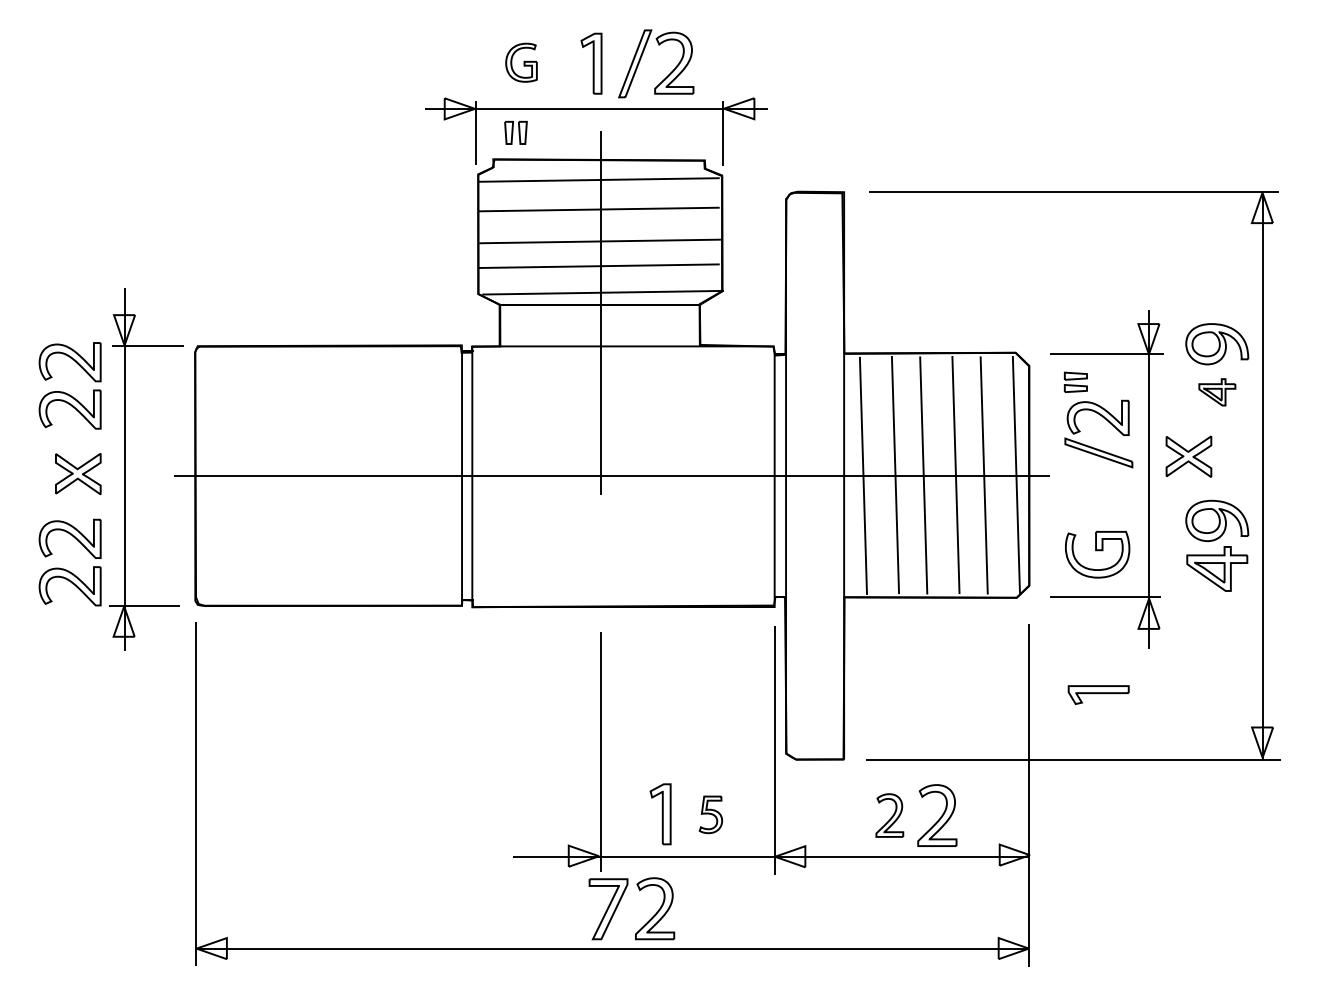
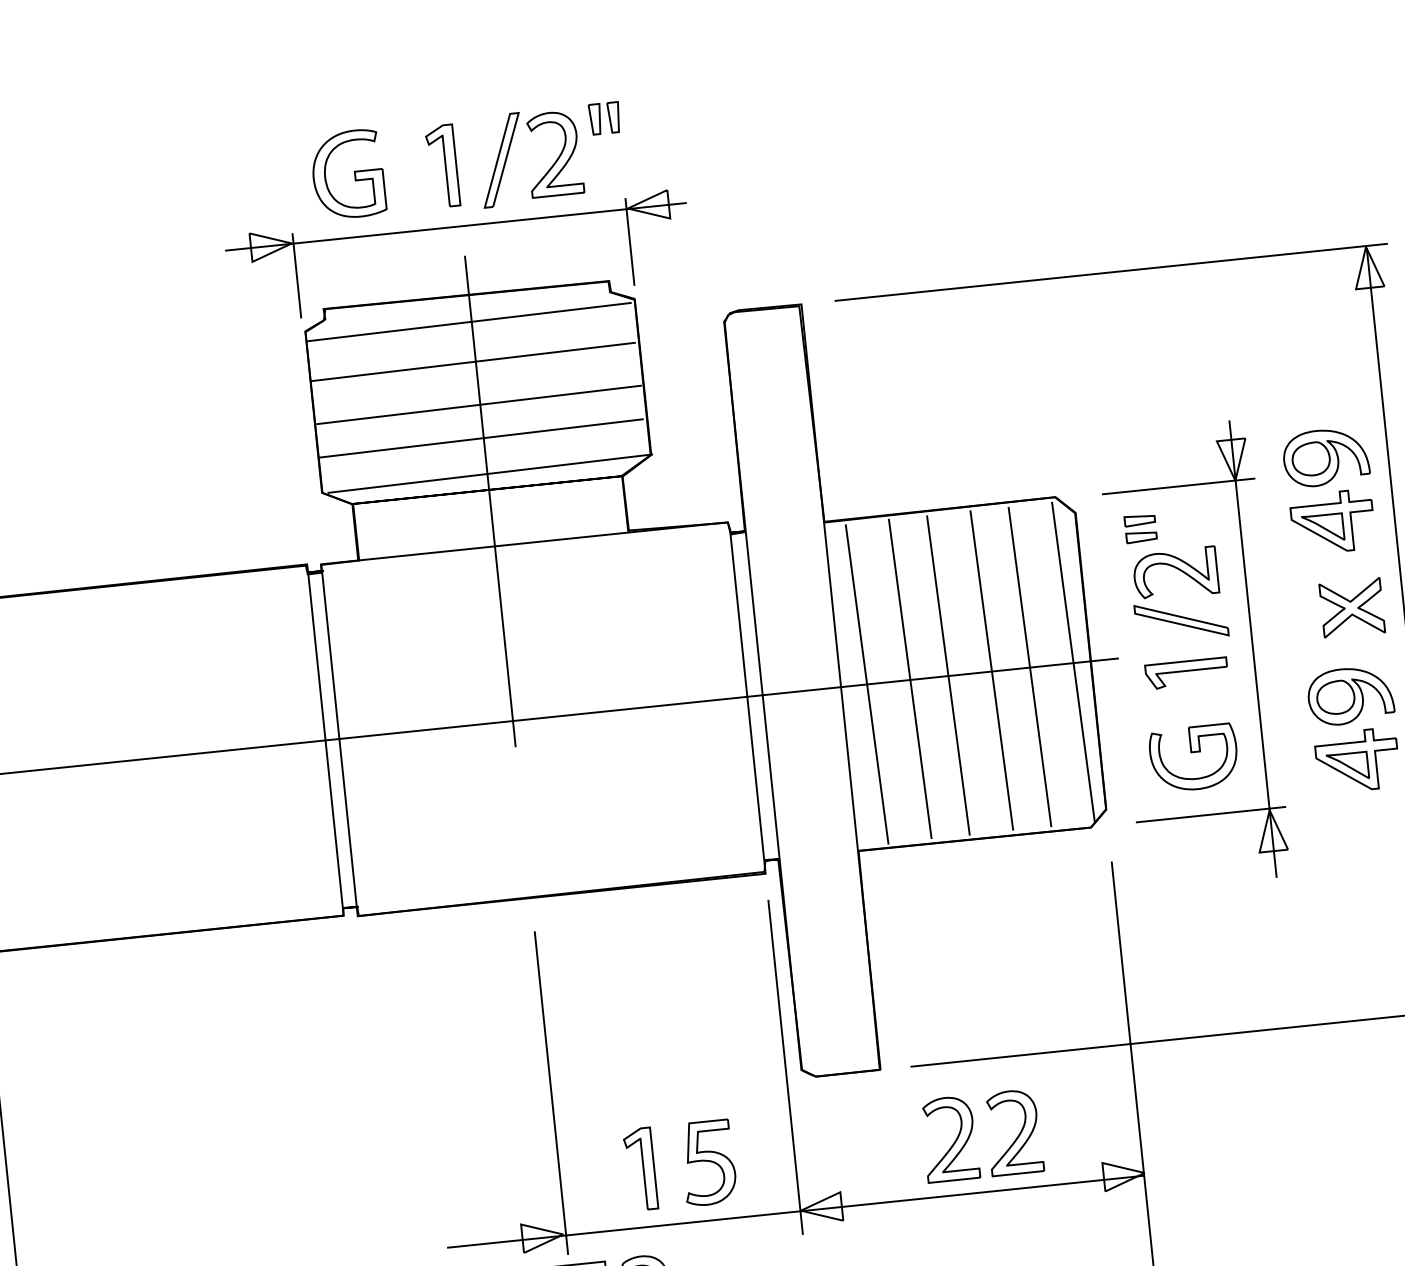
part: (521, 62) -> (348, 174), size x1.67
part: (515, 132) -> (604, 117), moved
part: (1217, 392) -> (1333, 522), size x1.67
part: (1188, 456) -> (1351, 607), moved
part: (1098, 694) -> (1186, 672), moved
part: (710, 814) -> (707, 1162), size x1.67
part: (889, 815) -> (949, 1139), size x1.43

